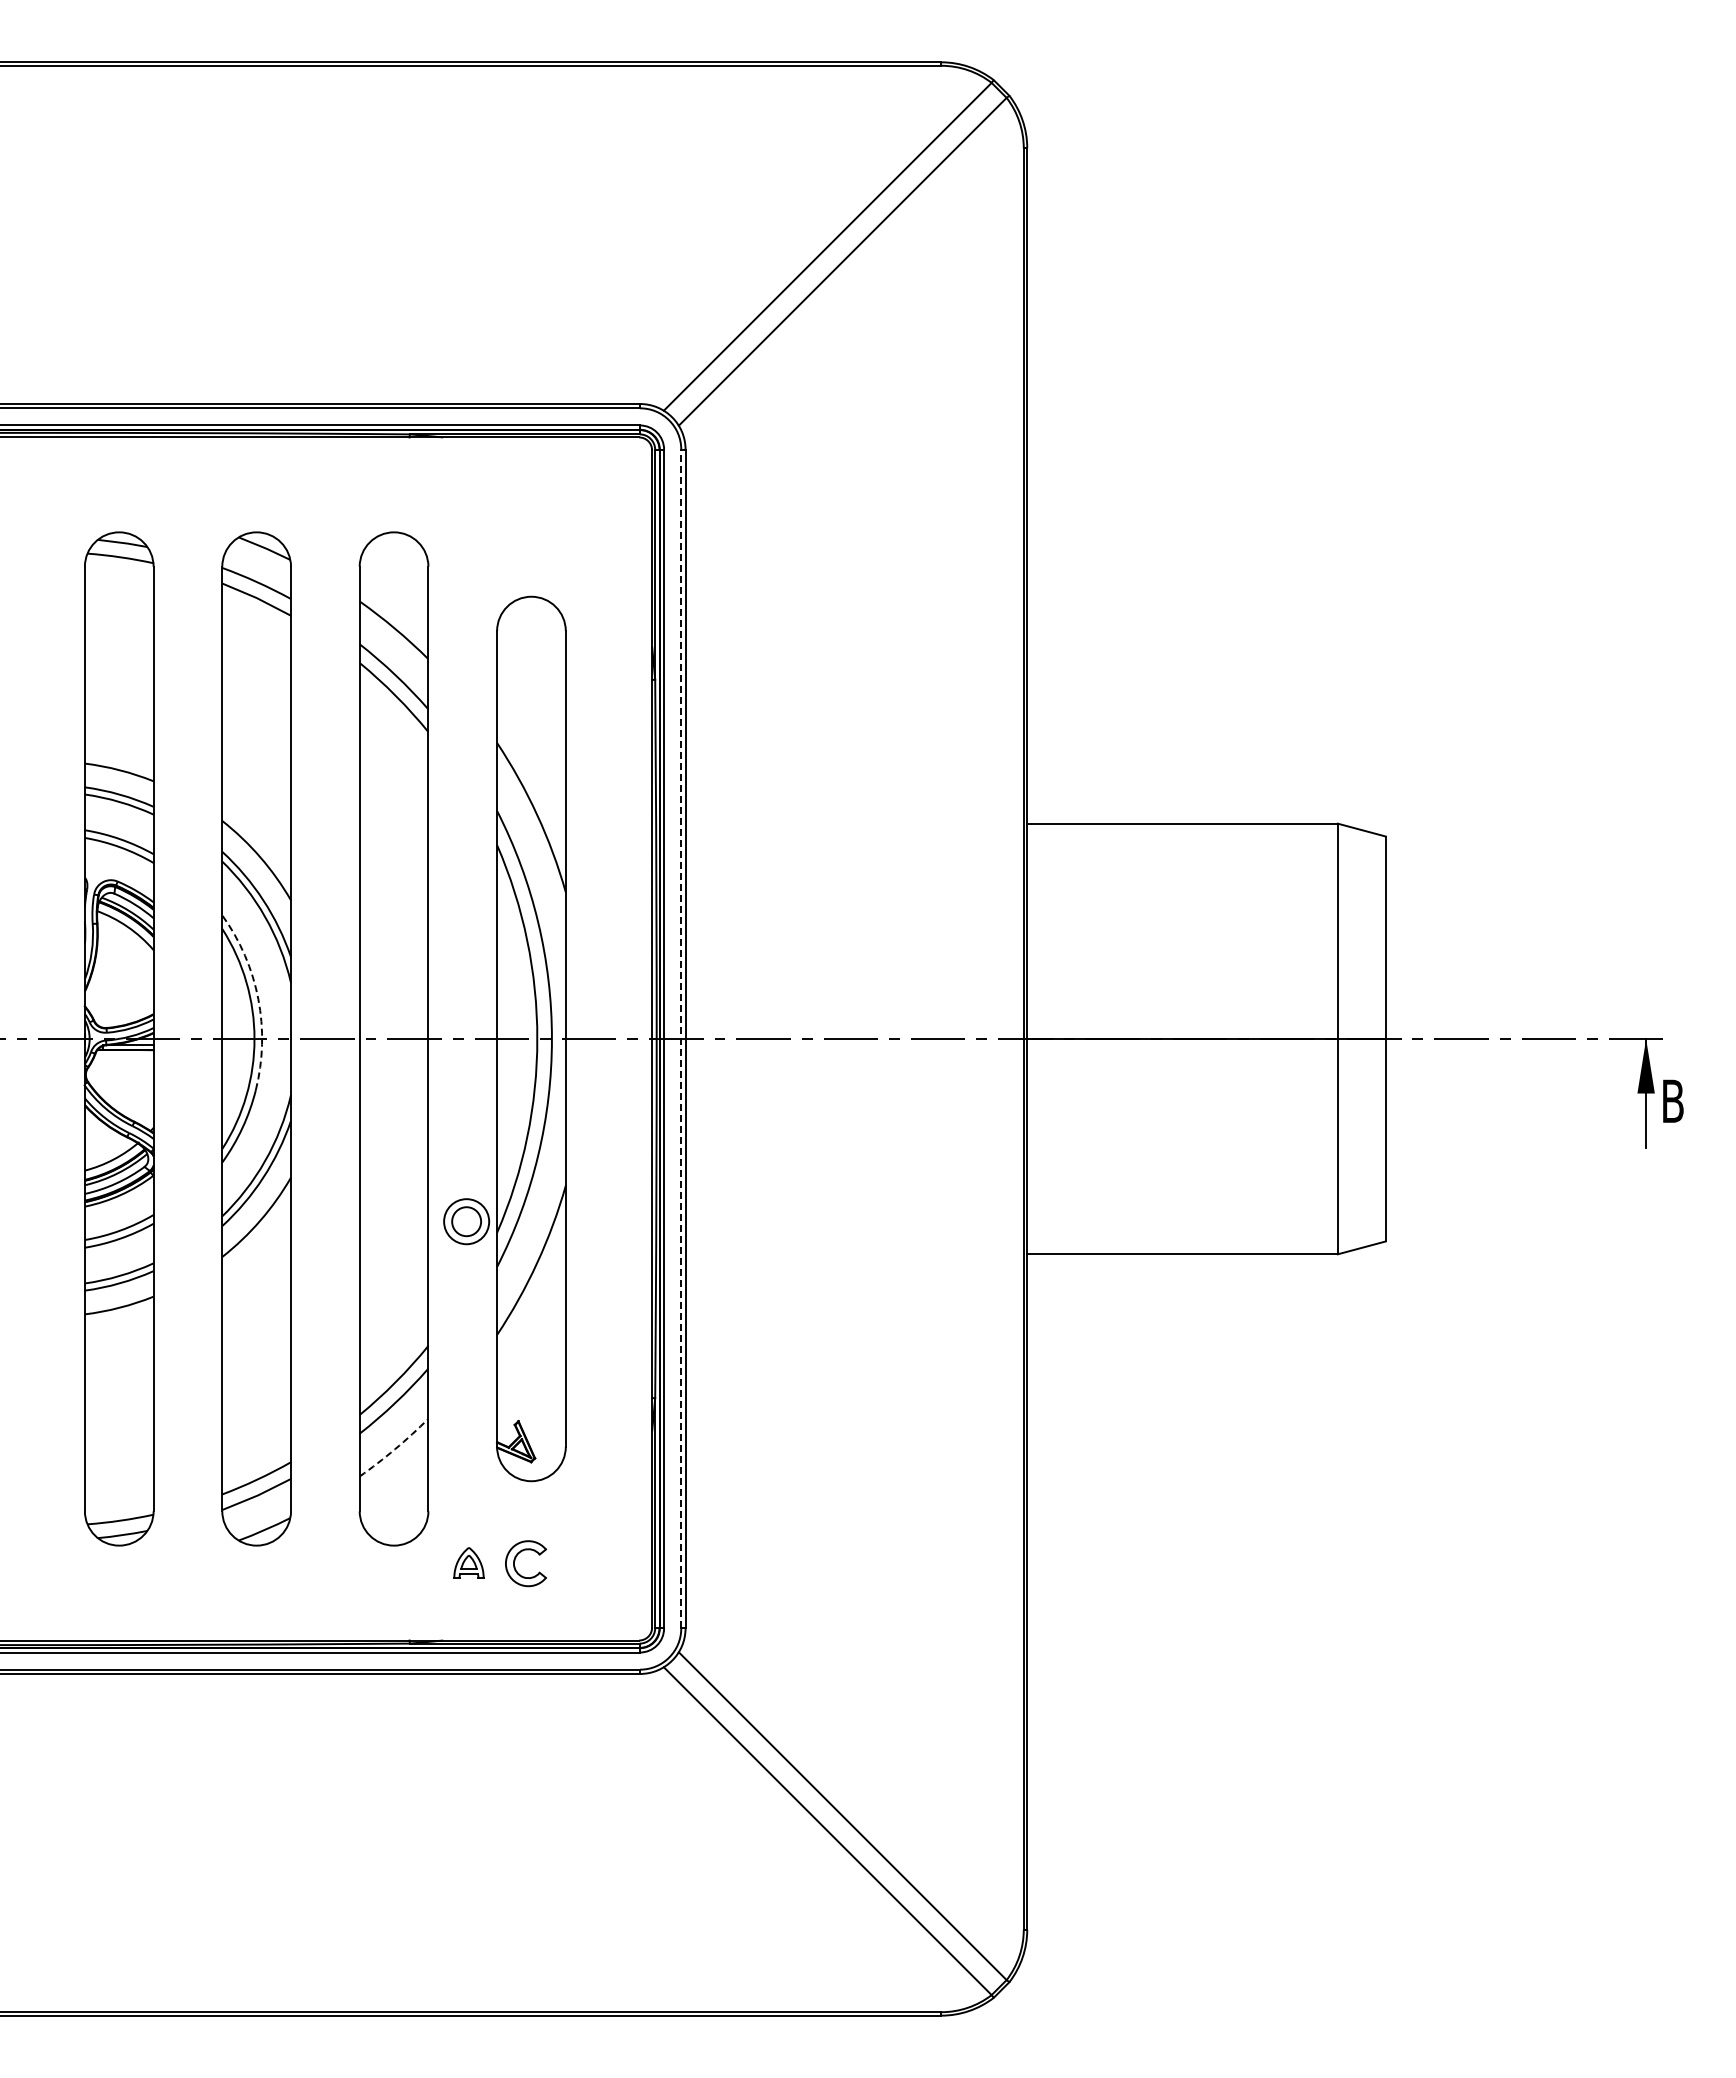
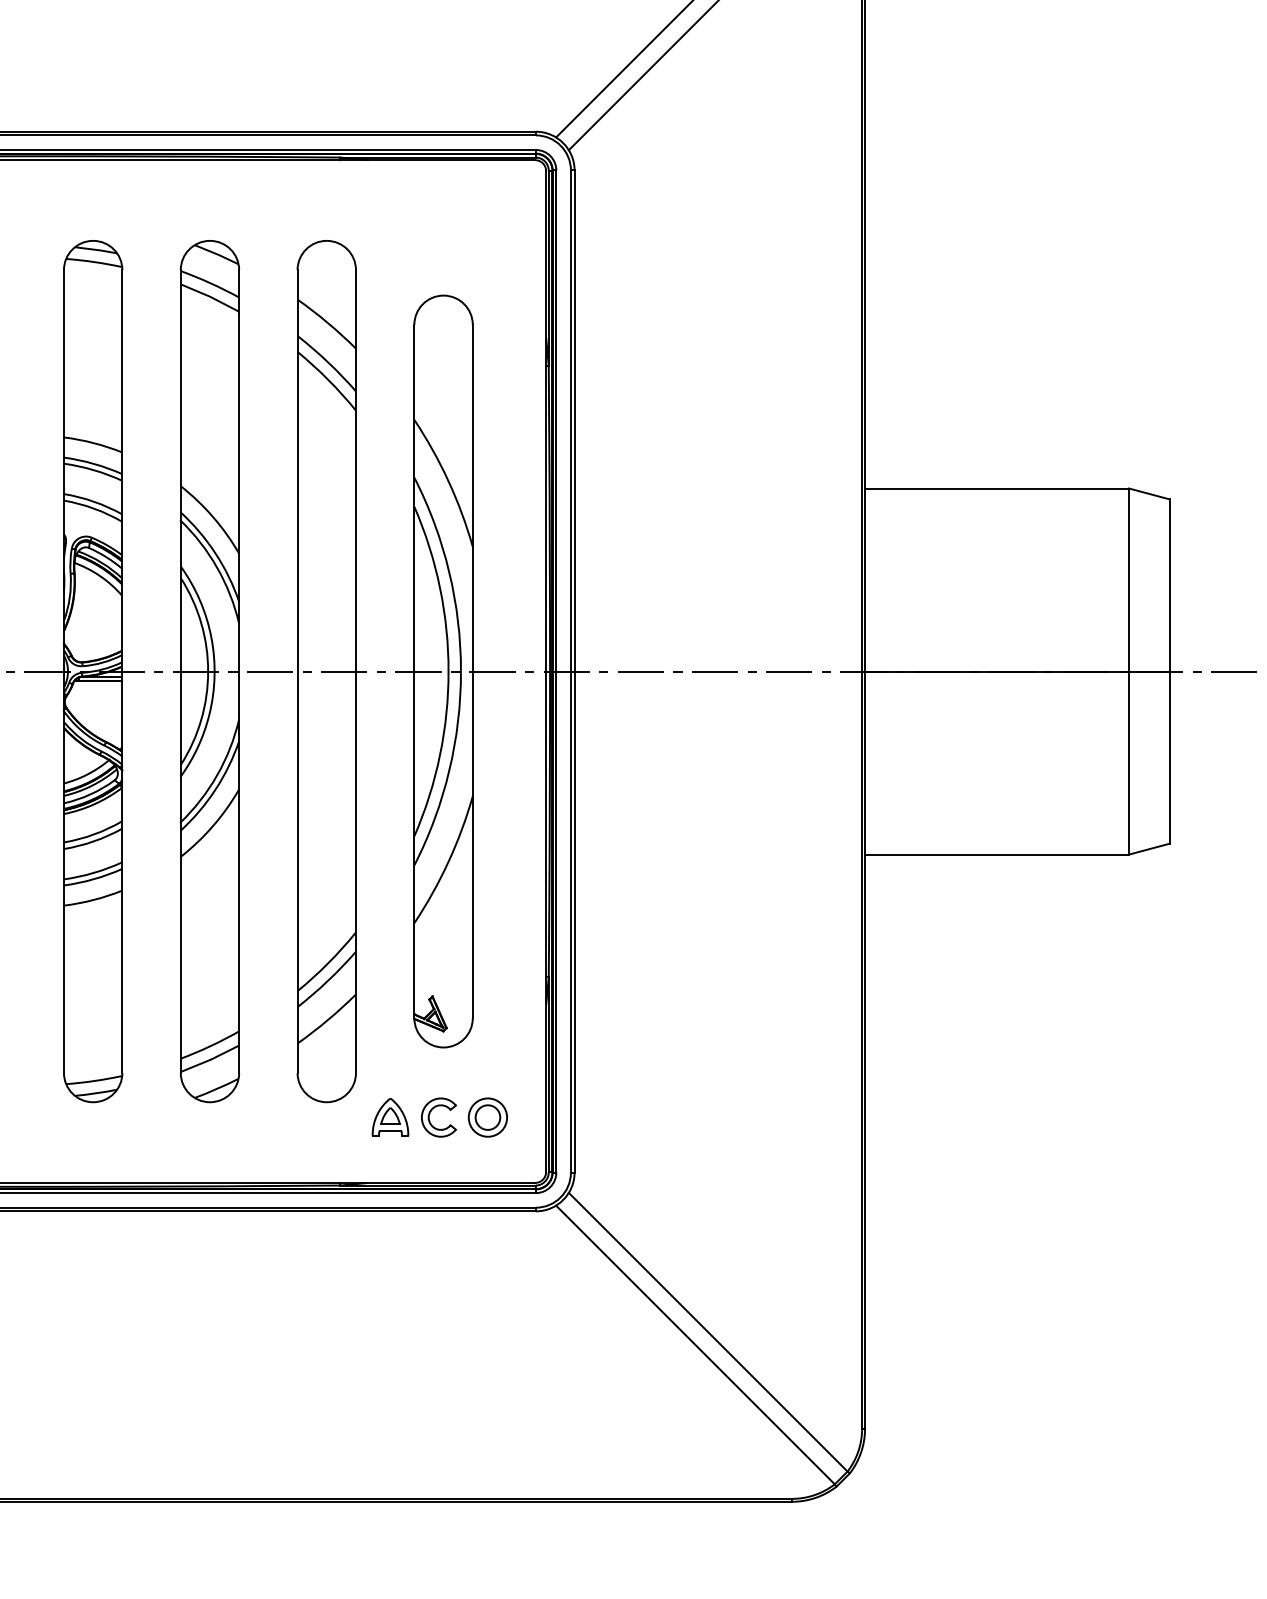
arc: (258, 999) -> (211, 637), dashed -> solid
line: (681, 1038) -> (571, 671), dashed -> solid
part: (466, 1221) -> (487, 1117), moved
arc: (395, 1449) -> (328, 1020), dashed -> solid
part: (468, 1562) -> (390, 1116), size x1.43

